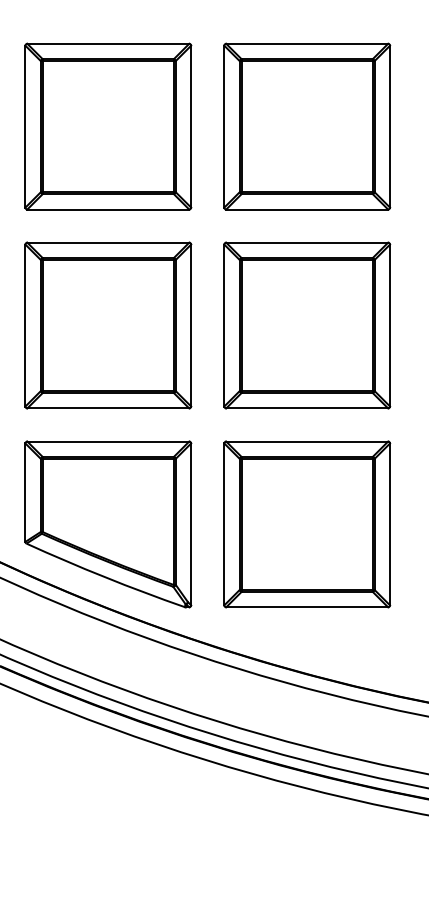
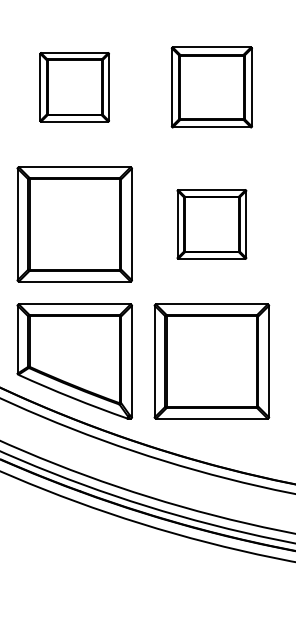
part: (107, 126) -> (74, 87), size x0.6
part: (306, 126) -> (211, 87), size x0.7
part: (306, 325) -> (211, 224), size x0.6

